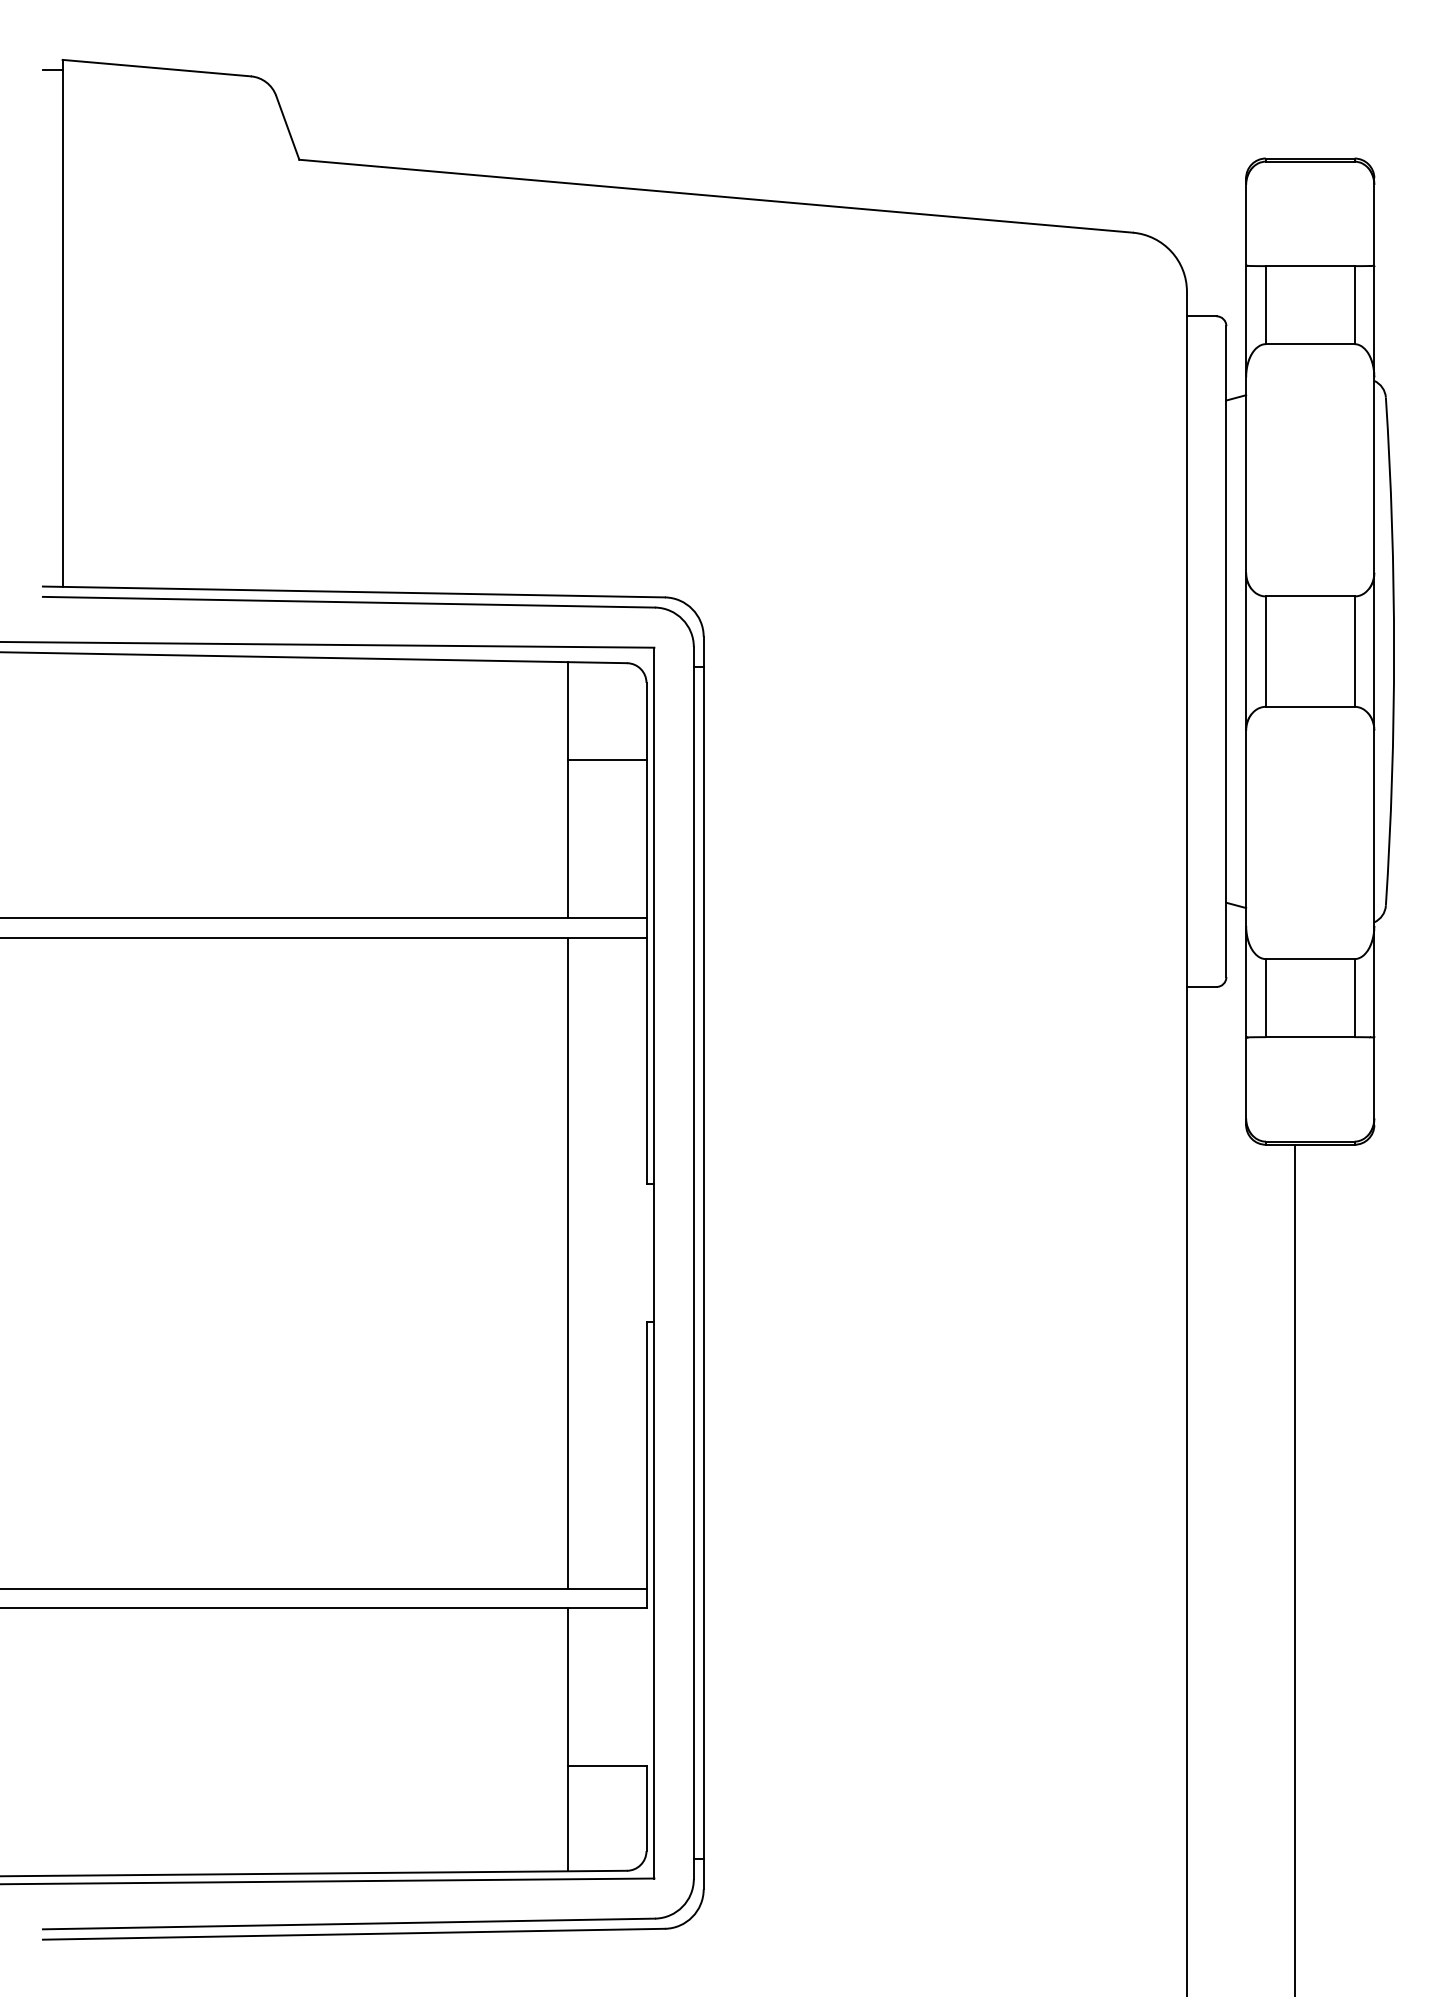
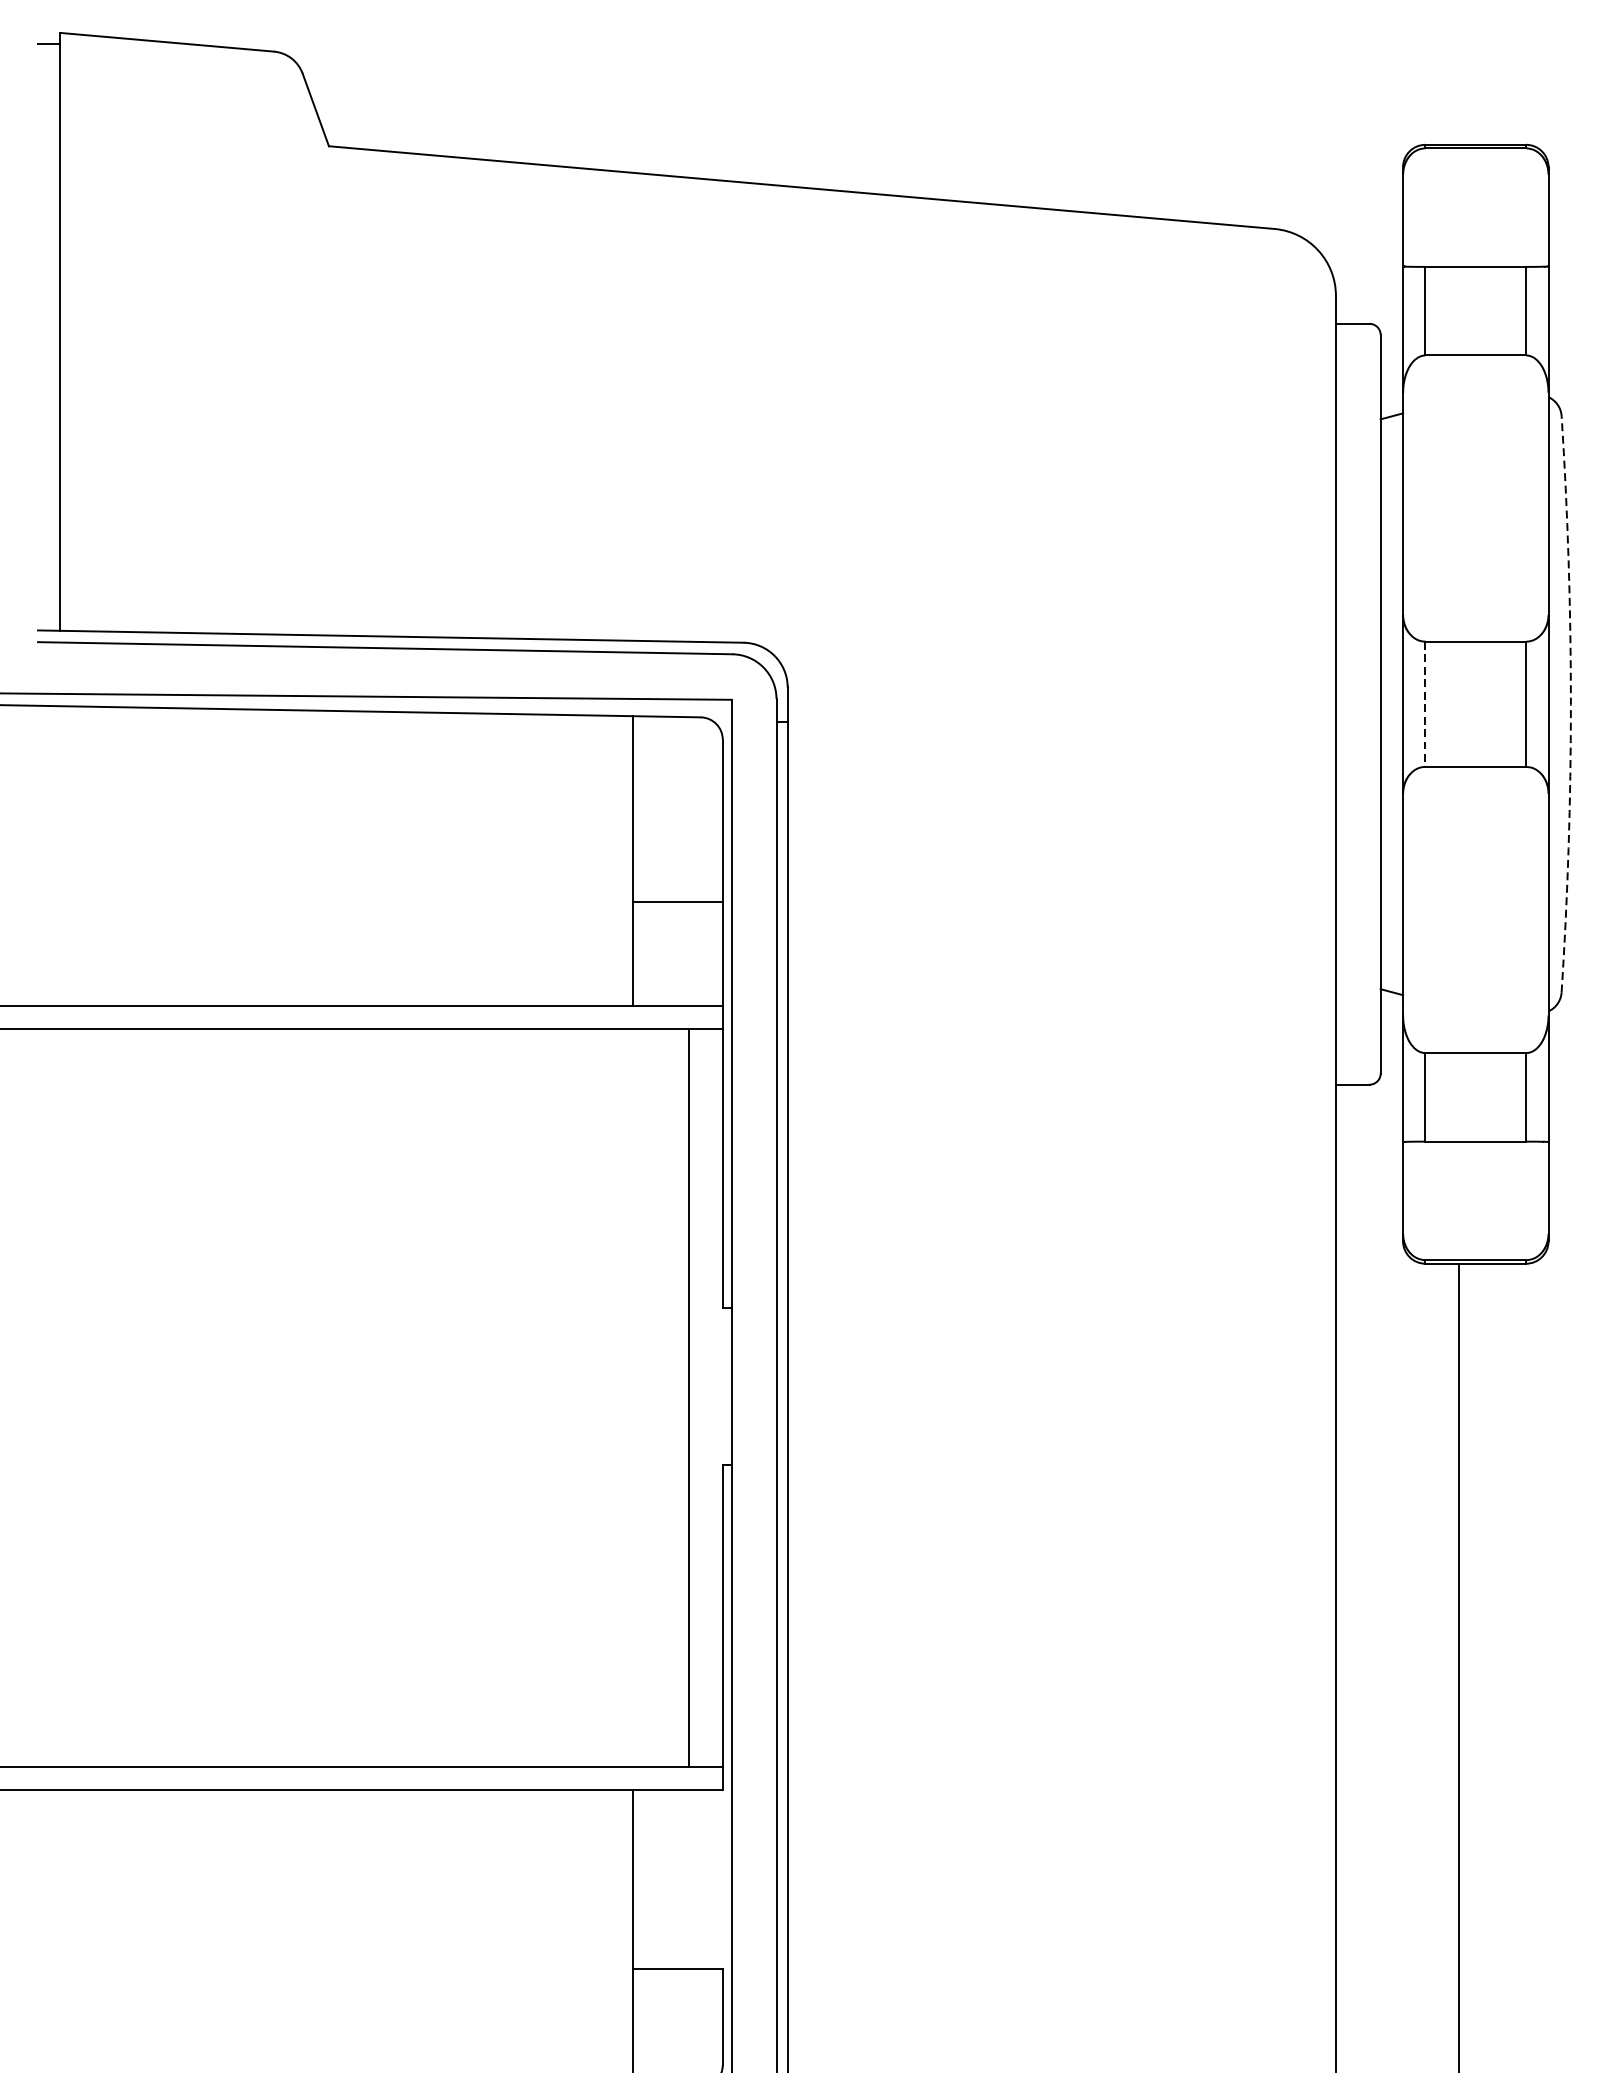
arc: (1394, 651) -> (1571, 704), solid -> dashed
line: (1265, 652) -> (1425, 705), solid -> dashed
line: (606, 760) -> (677, 902), moved
line: (567, 1262) -> (688, 1397), moved

